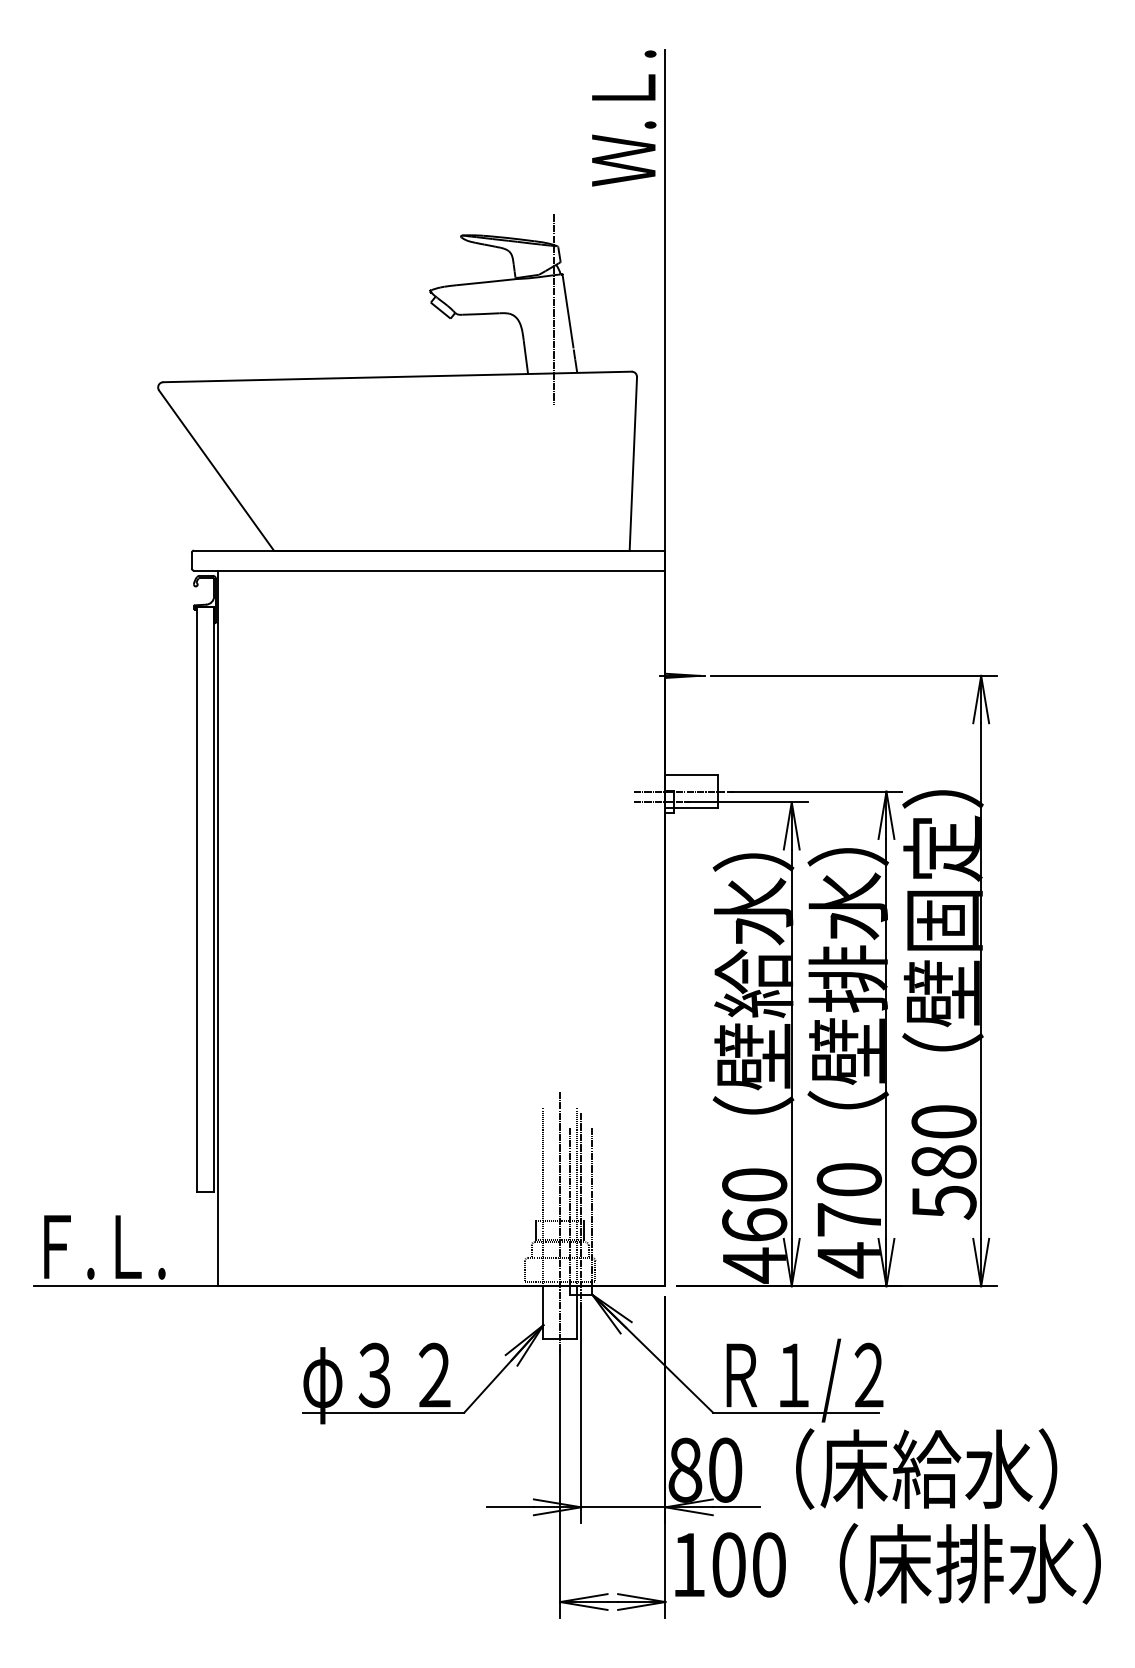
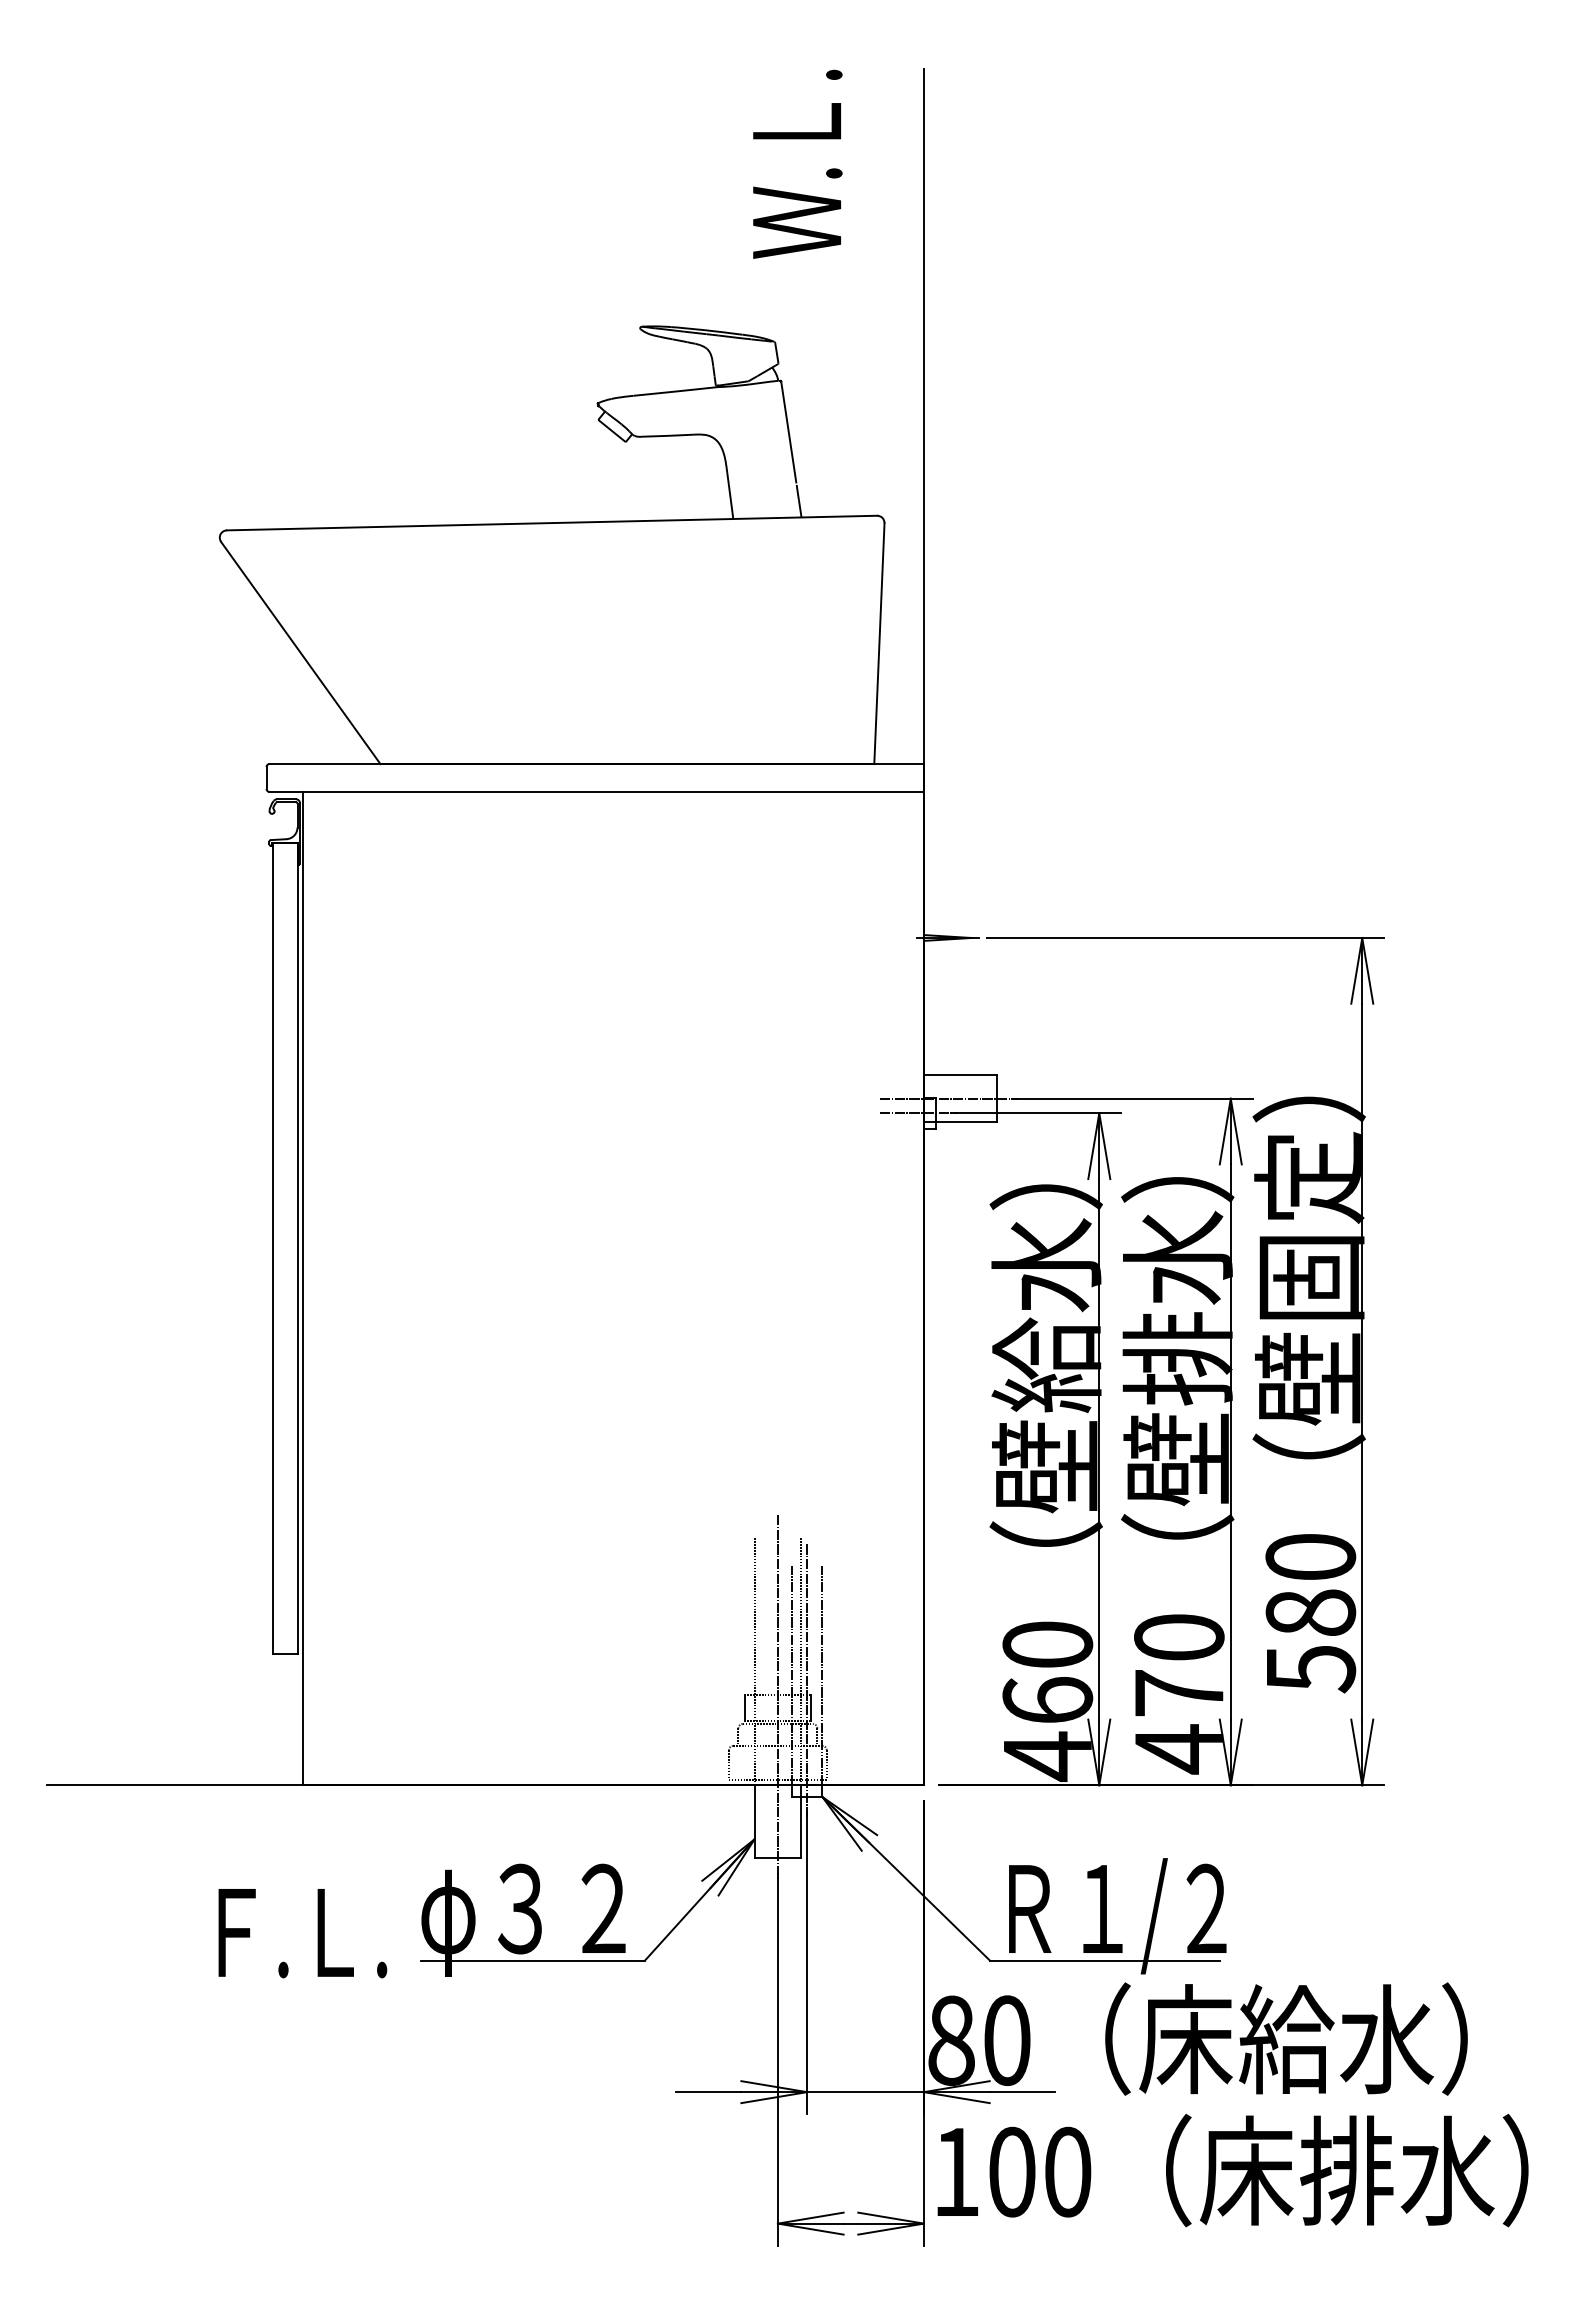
text: (624, 117) -> (797, 163), moved
line: (554, 309) -> (769, 429), removed
text: (104, 1247) -> (302, 1933), moved

